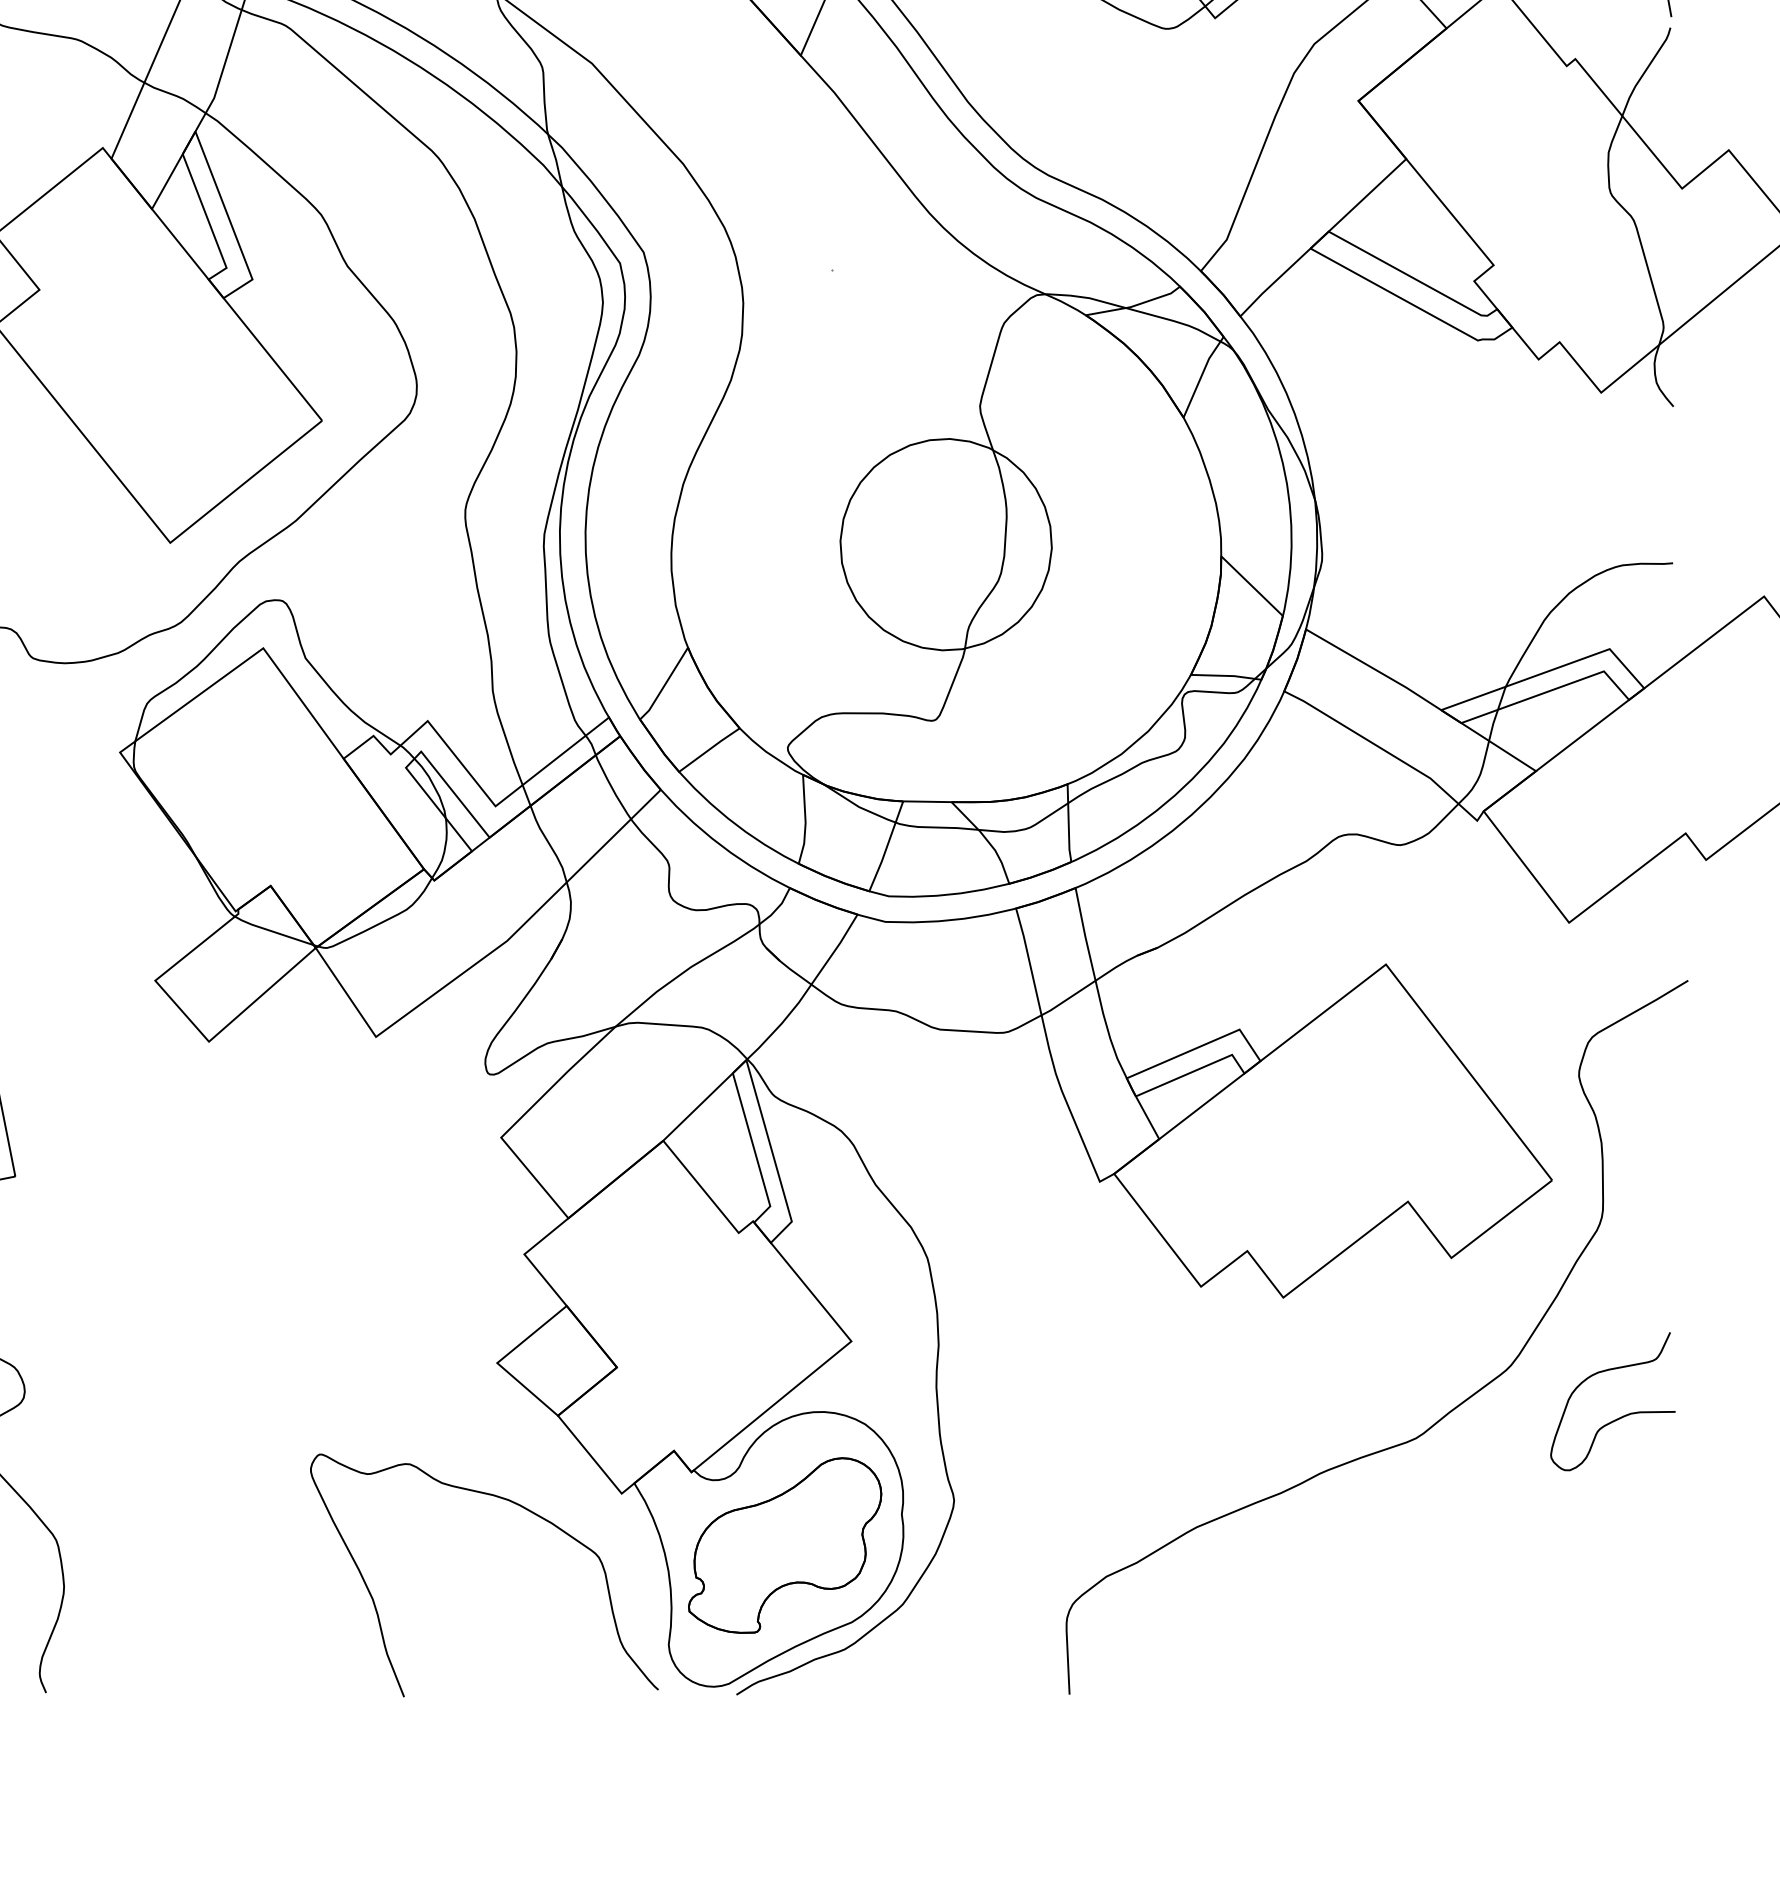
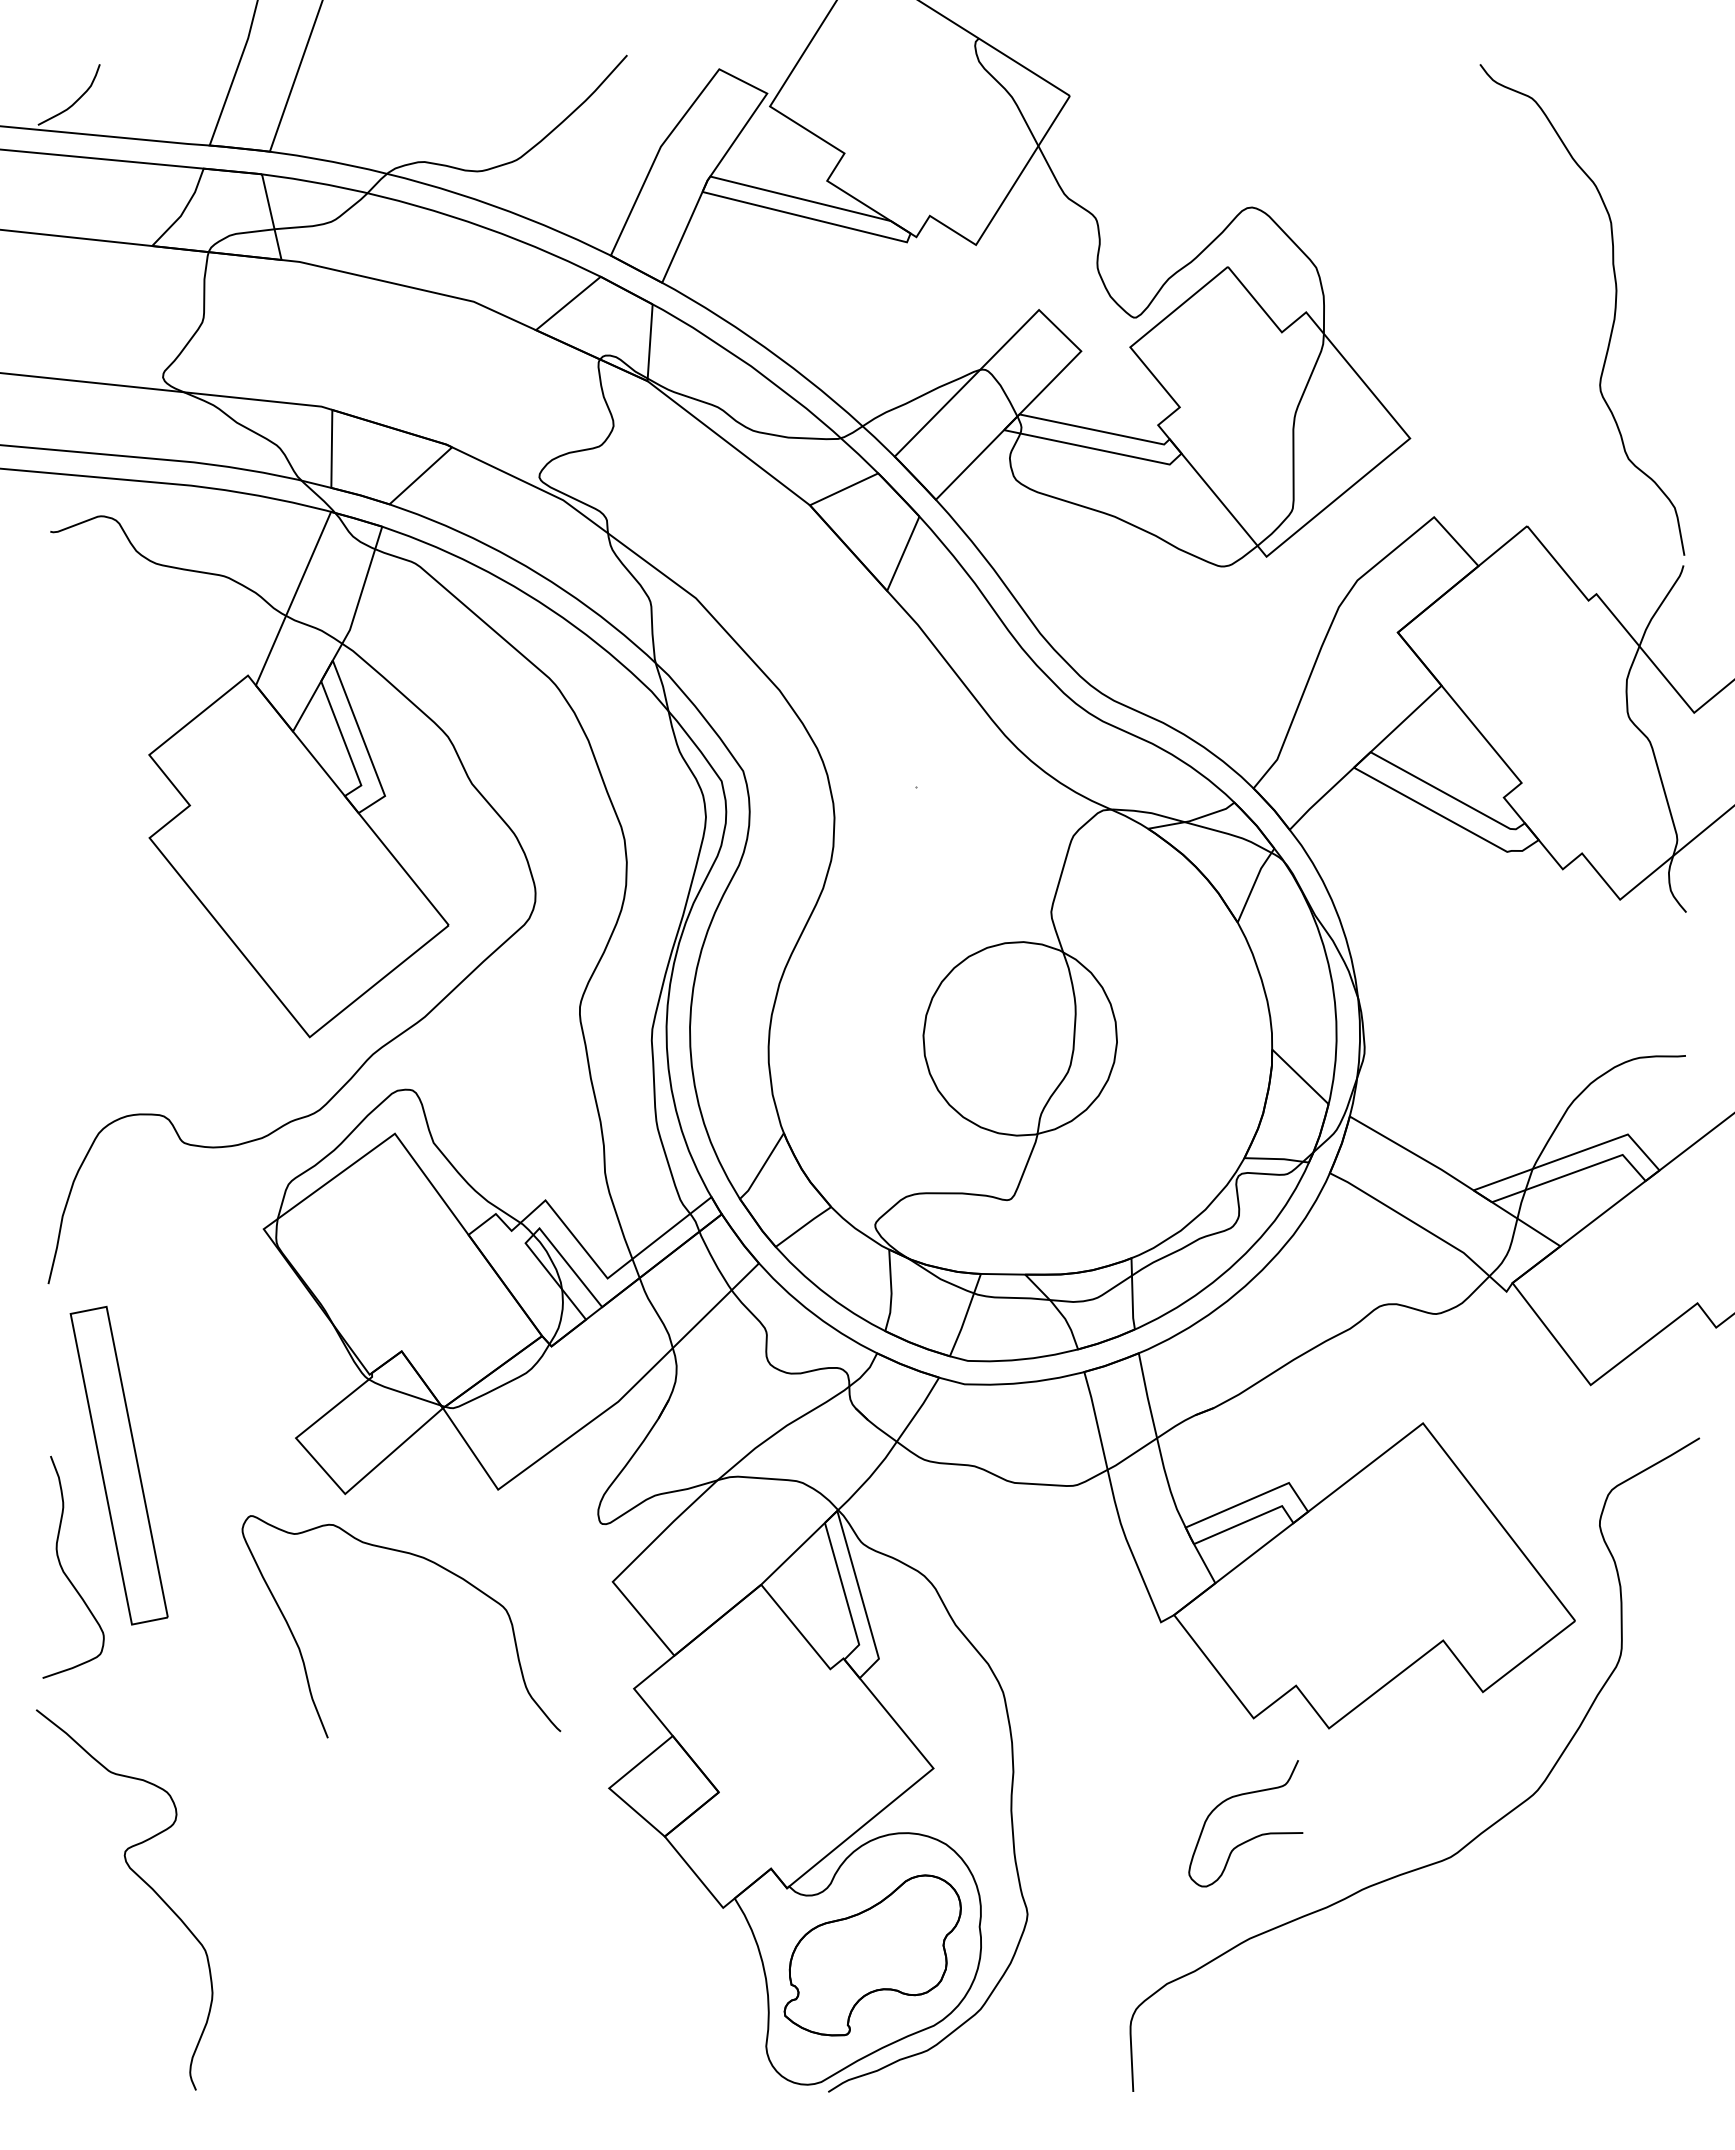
curve: (1620, 1416) -> (1252, 1837), moved
curve: (522, 1508) -> (436, 1565), moved

